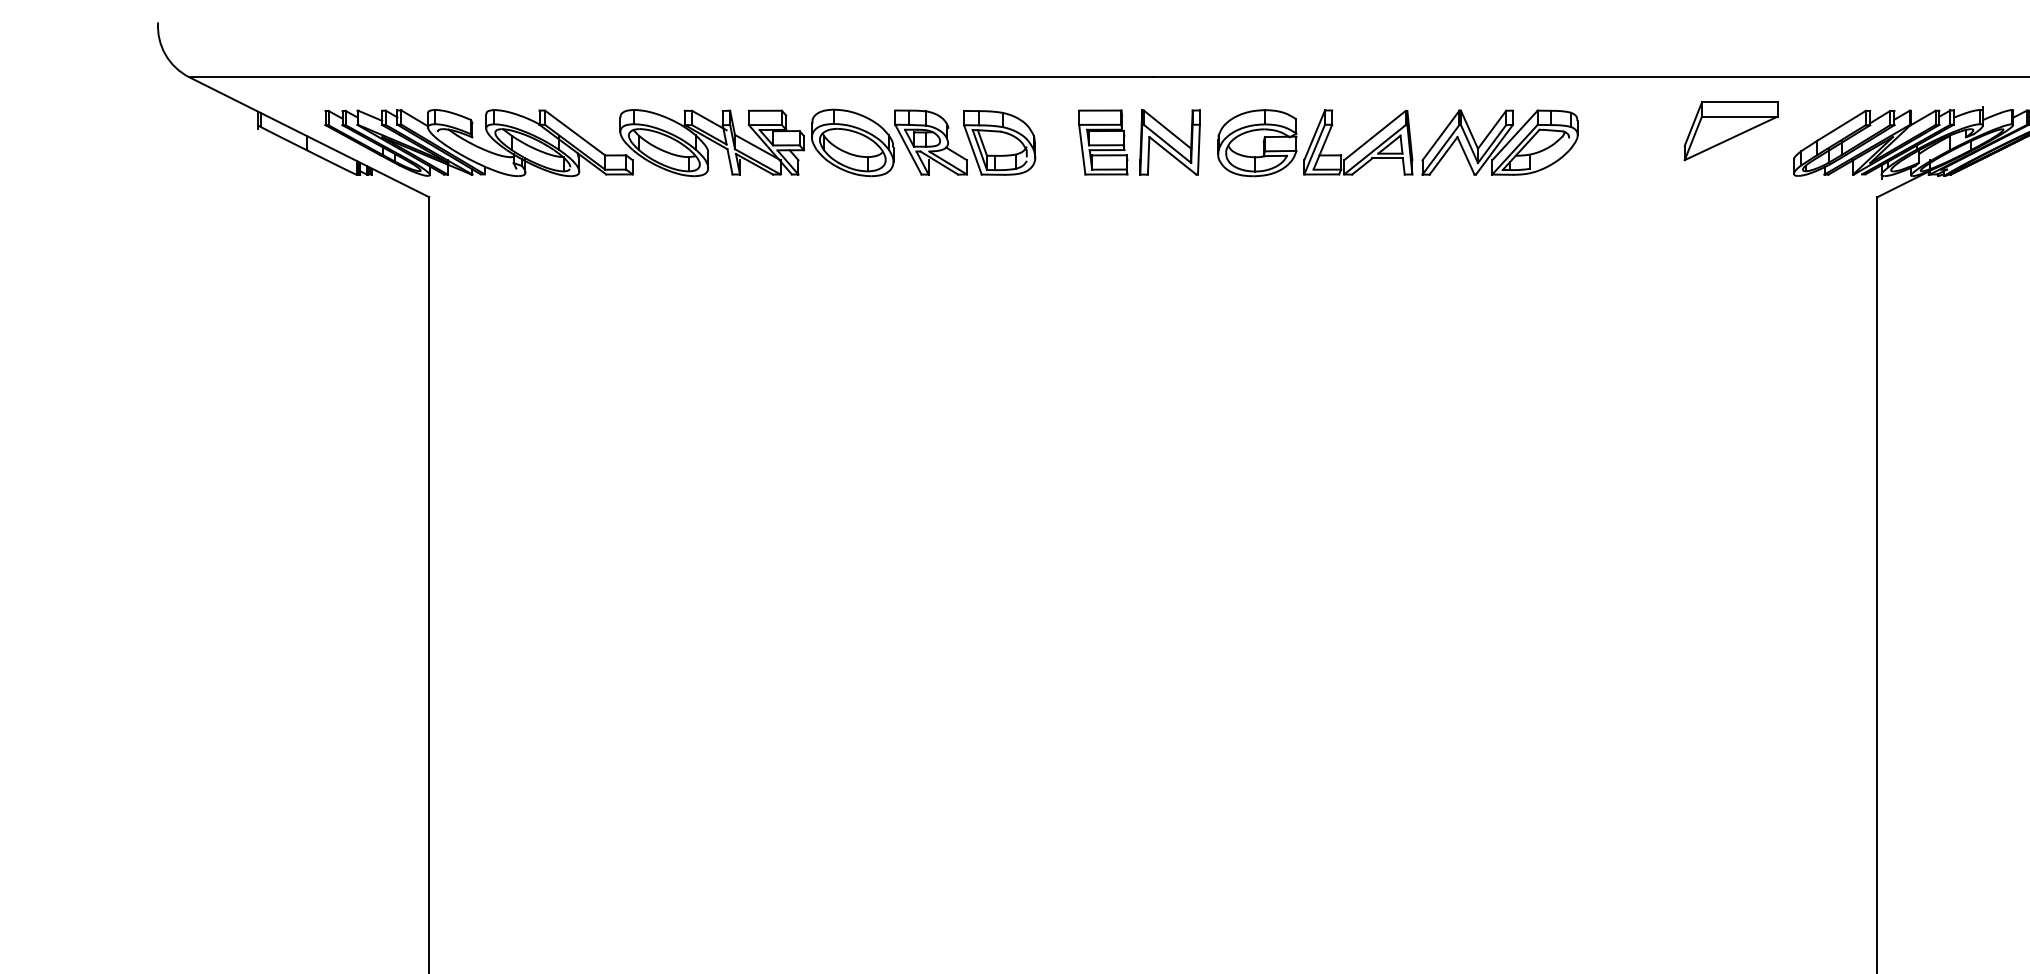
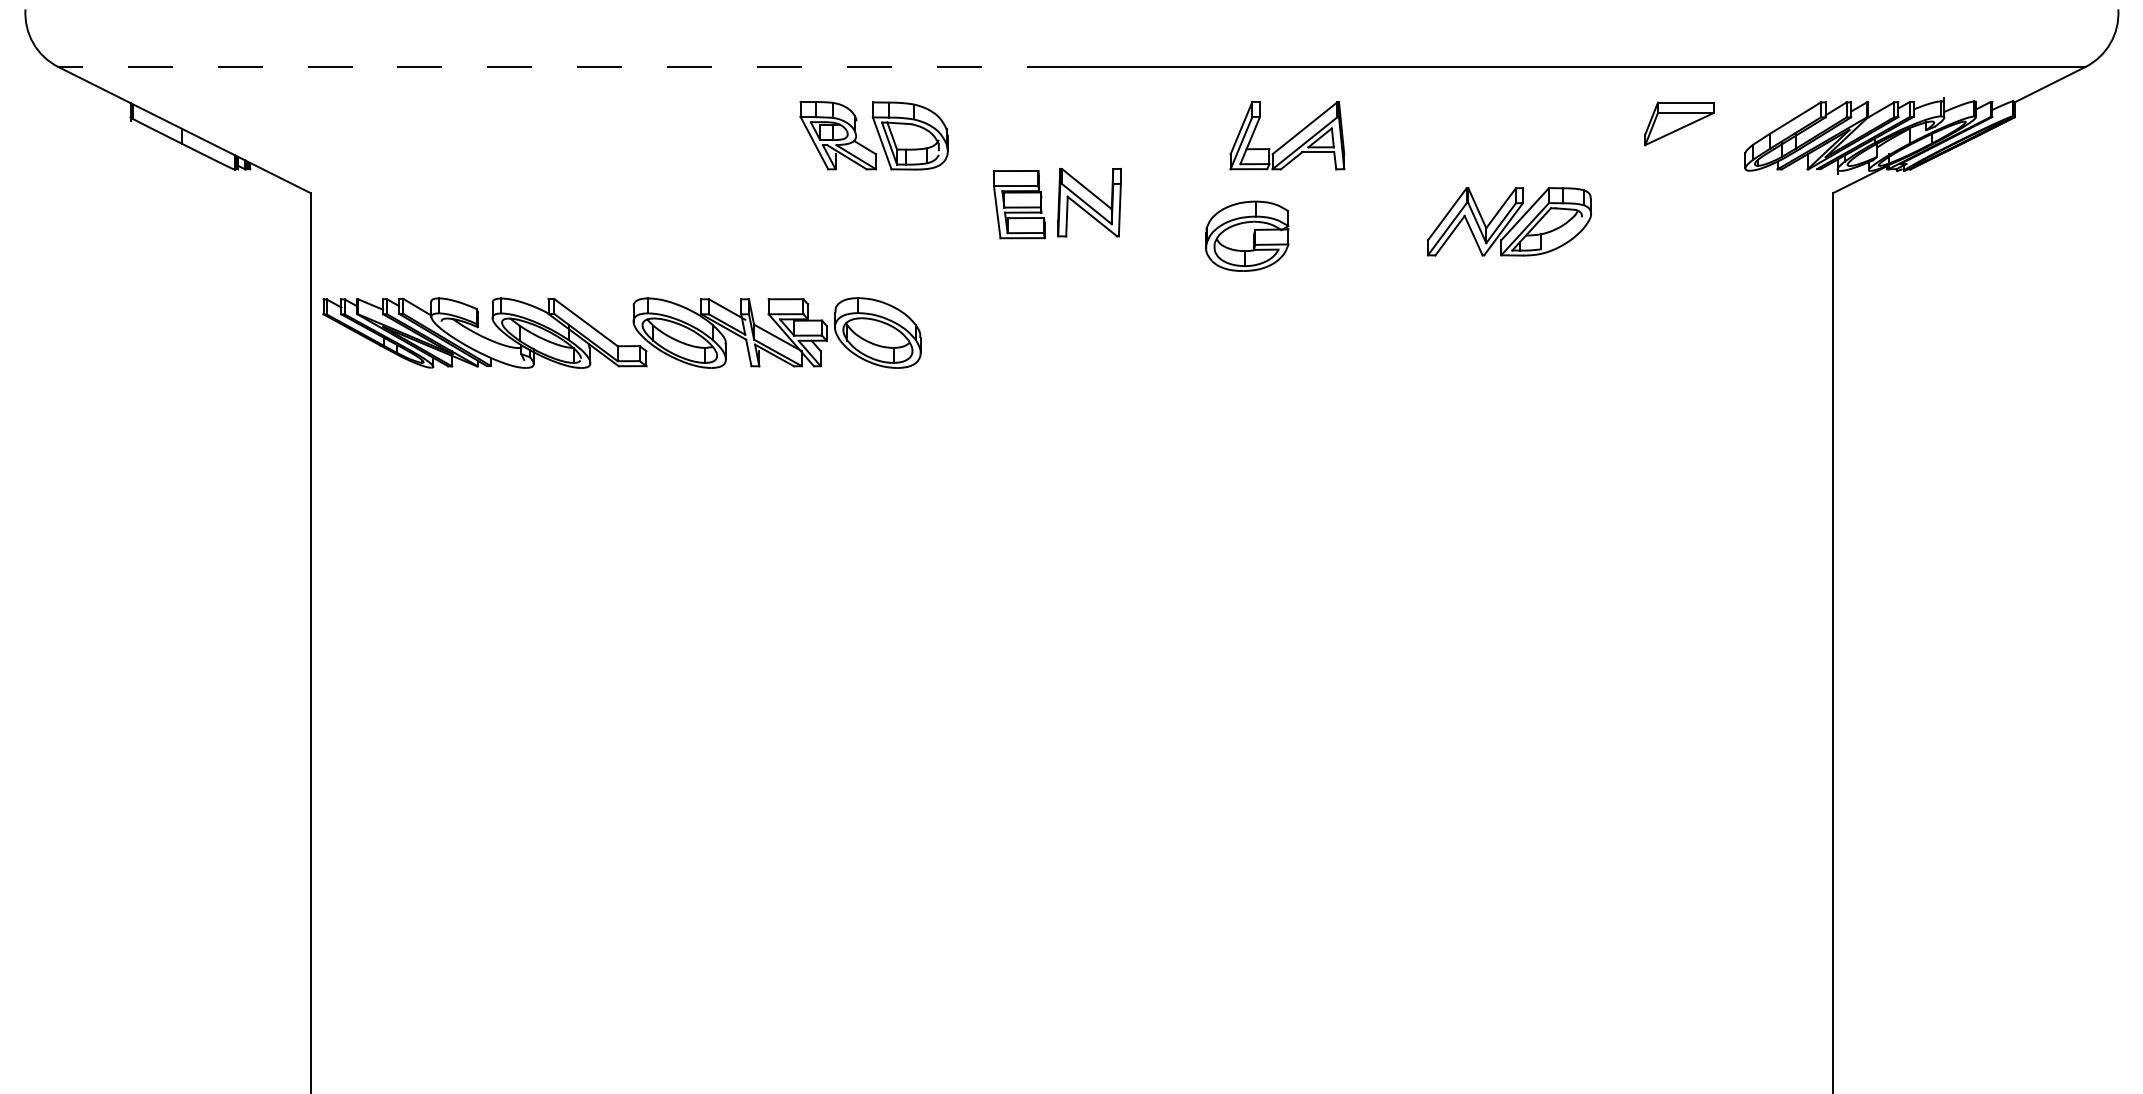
line: (671, 77) -> (565, 67), solid -> dashed
part: (1731, 131) -> (1679, 123), size x0.7
part: (1103, 142) -> (1019, 204), moved
part: (1170, 142) -> (1089, 202), moved
part: (1257, 142) -> (1247, 235), moved
part: (1500, 142) -> (1509, 221), moved
part: (601, 150) -> (613, 341), moved

